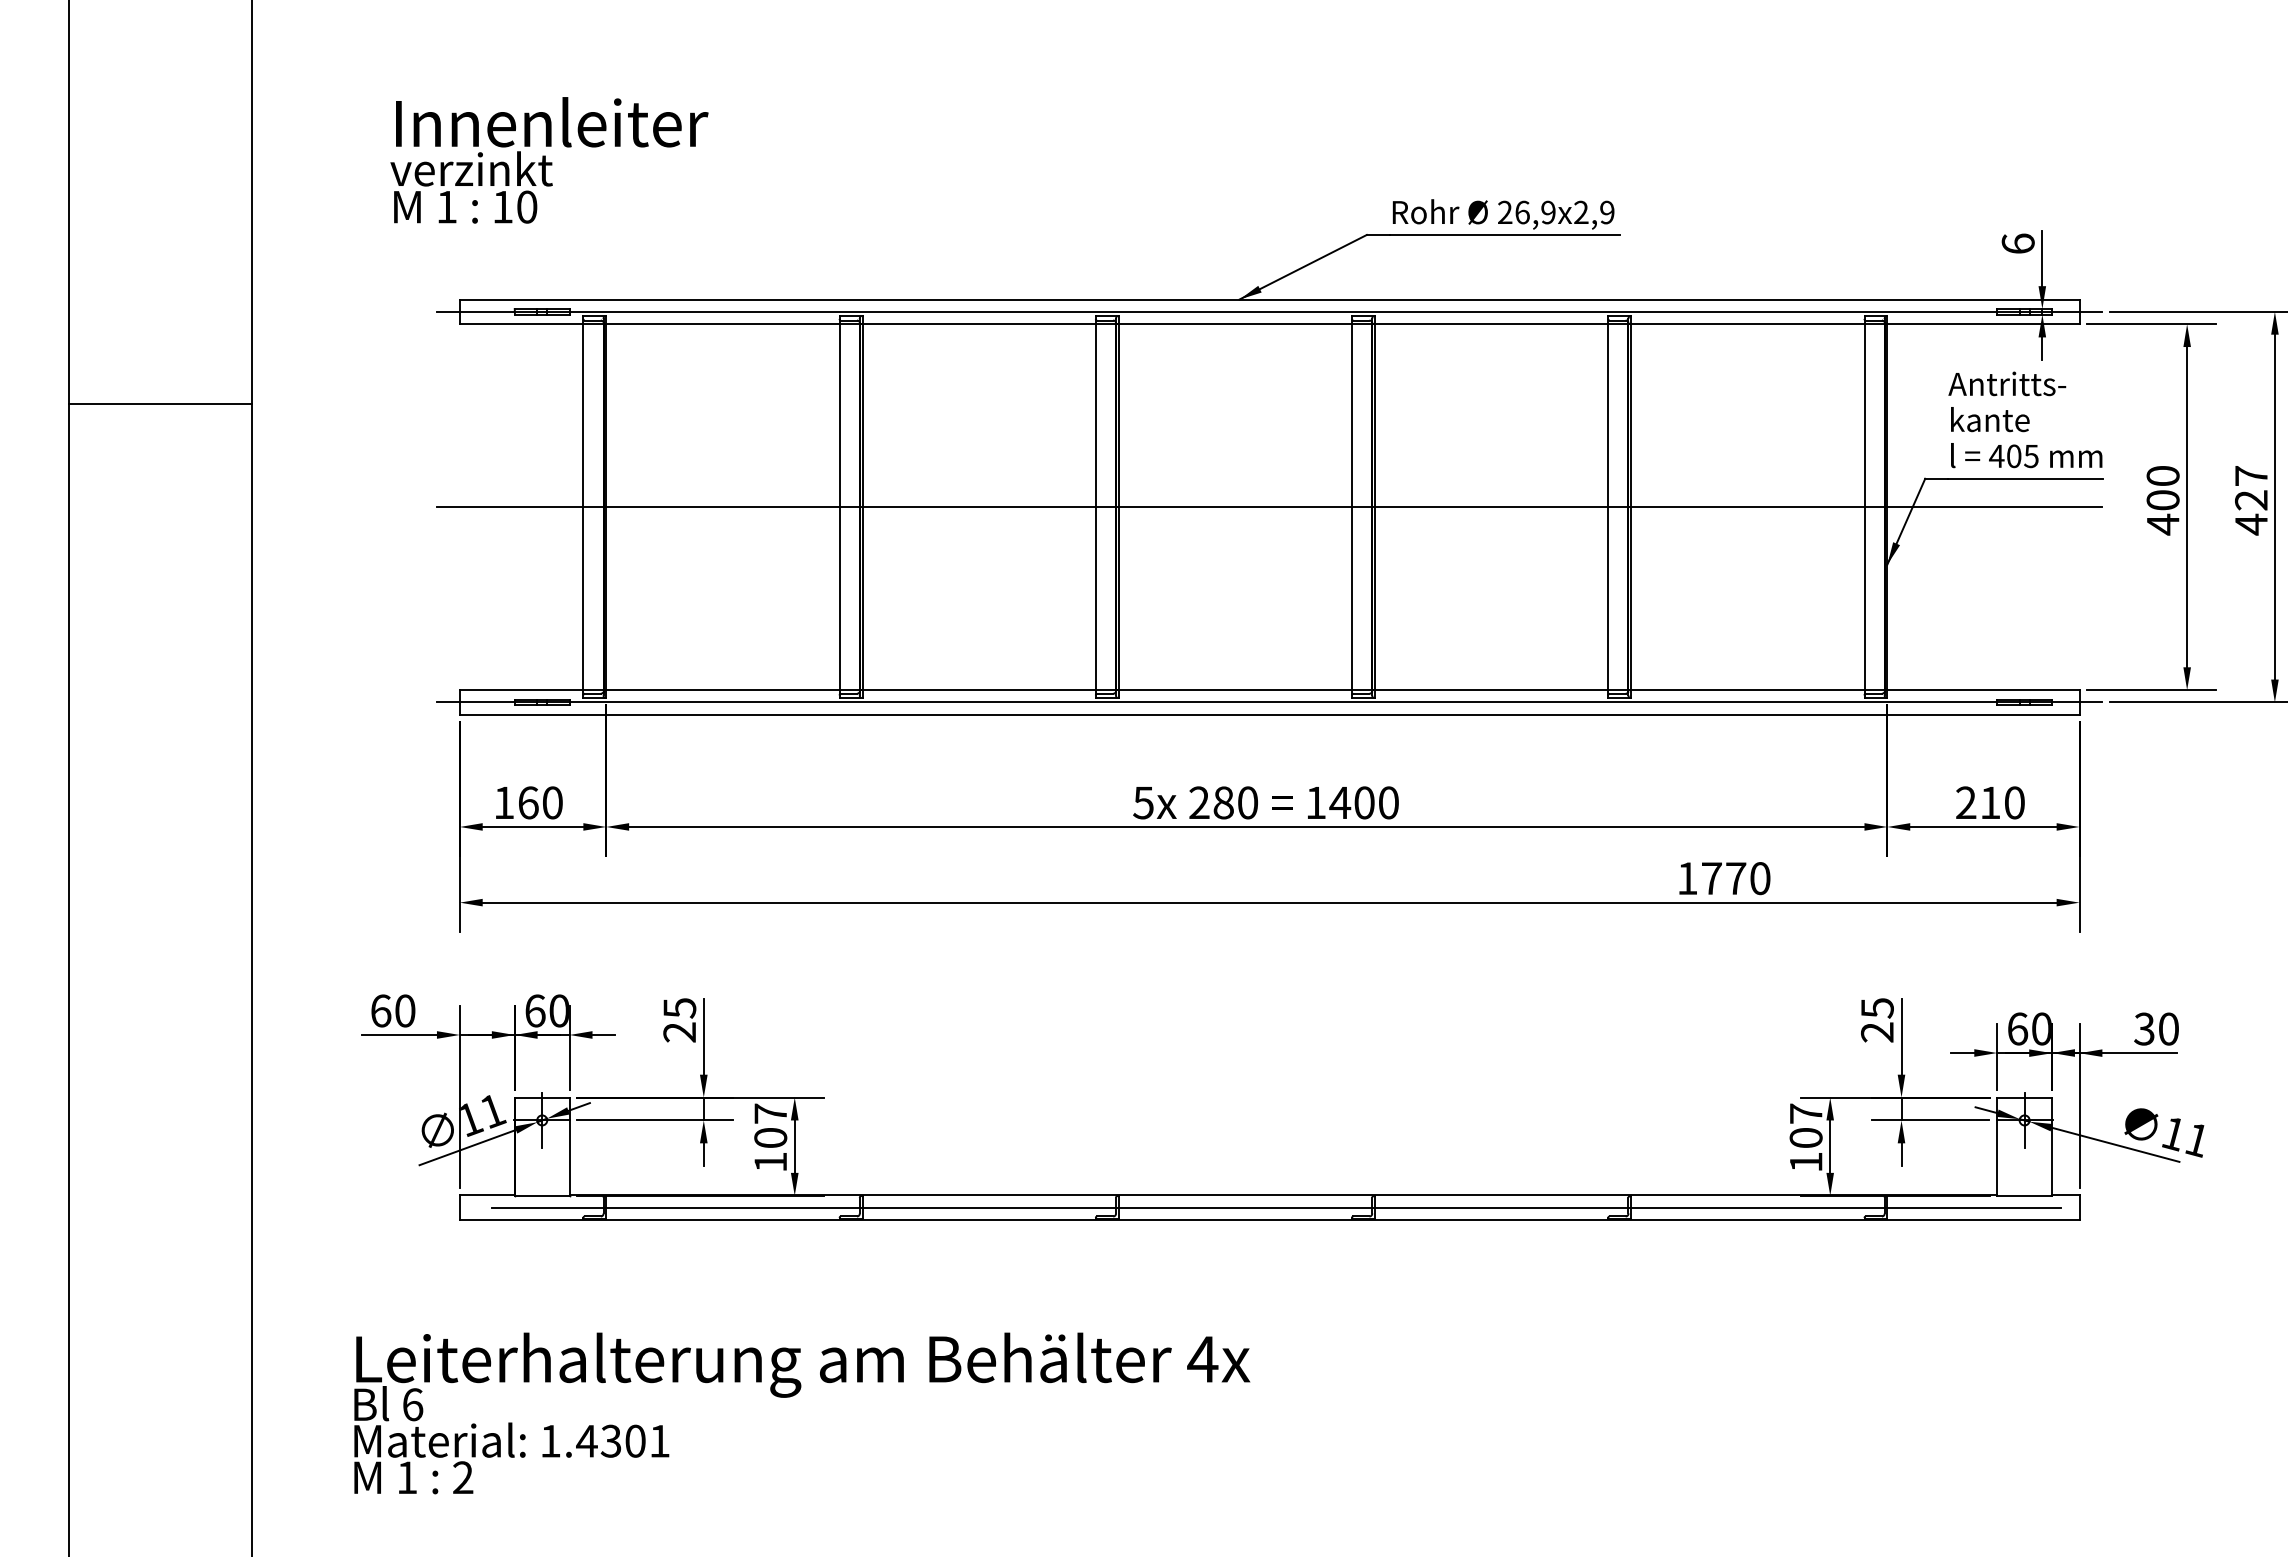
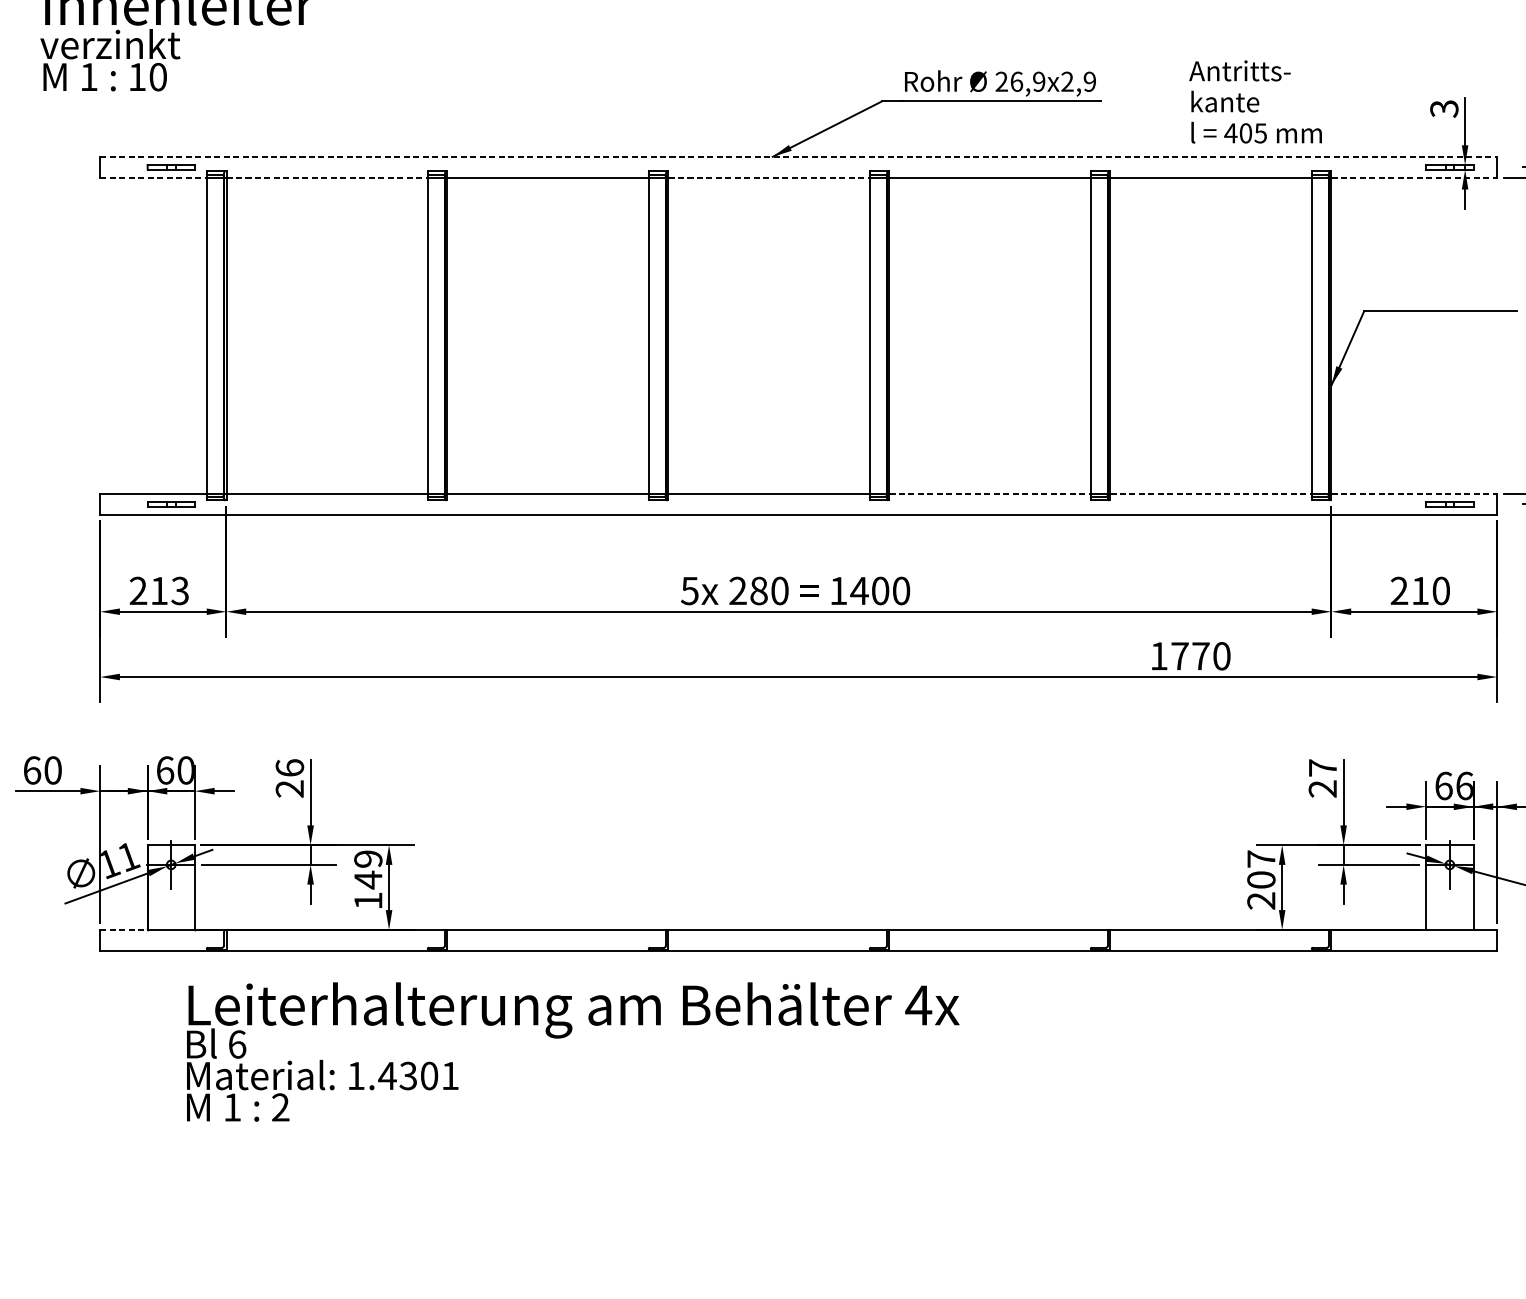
text: (2017, 243) -> (1443, 108), 6 -> 3
line: (1269, 299) -> (798, 156), solid -> dashed
line: (1269, 311) -> (798, 167), removed
line: (521, 324) -> (153, 178), solid -> dashed
line: (722, 324) -> (326, 178), solid -> dashed
line: (1235, 324) -> (769, 178), solid -> dashed
line: (1983, 324) -> (1414, 178), solid -> dashed
text: (2025, 419) -> (1255, 101), moved
line: (1269, 507) -> (798, 336), removed
line: (1491, 690) -> (990, 494), solid -> dashed
line: (1747, 690) -> (1210, 494), solid -> dashed
line: (1983, 690) -> (1414, 494), solid -> dashed
line: (1269, 702) -> (798, 504), removed
text: (528, 802) -> (159, 590), 160 -> 213
text: (679, 1007) -> (289, 767), 25 -> 26
text: (1877, 1008) -> (1322, 768), 25 -> 27
text: (2041, 1028) -> (1464, 785), 60 -> 66
text: (770, 1126) -> (368, 870), 107 -> 149
text: (1805, 1162) -> (1260, 901), 107 -> 207
line: (487, 1195) -> (124, 929), solid -> dashed
line: (1276, 1207) -> (804, 939), removed
text: (802, 1413) -> (573, 1052), moved

